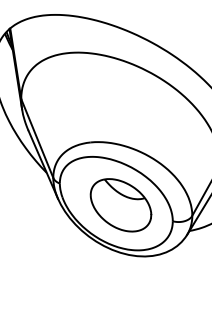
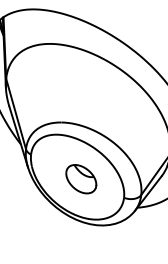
part: (120, 205) -> (80, 179), size x0.6

